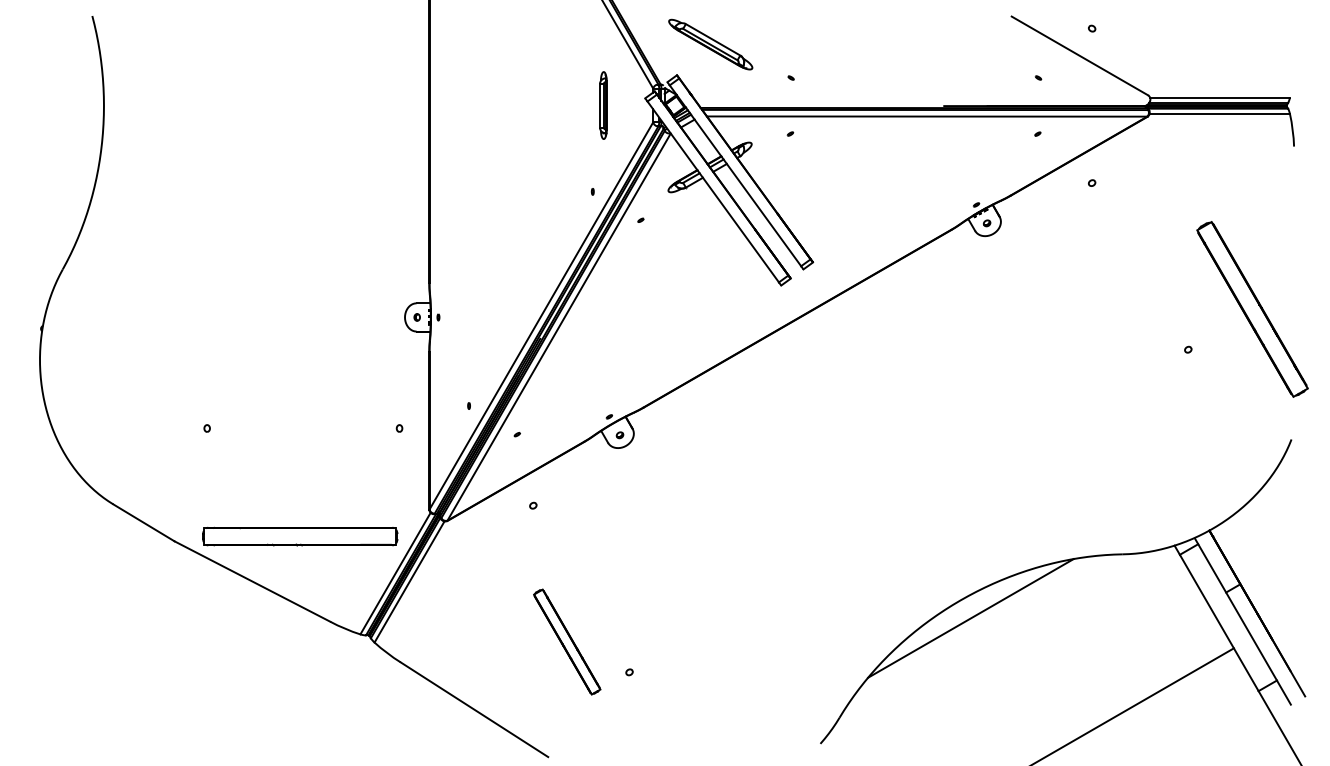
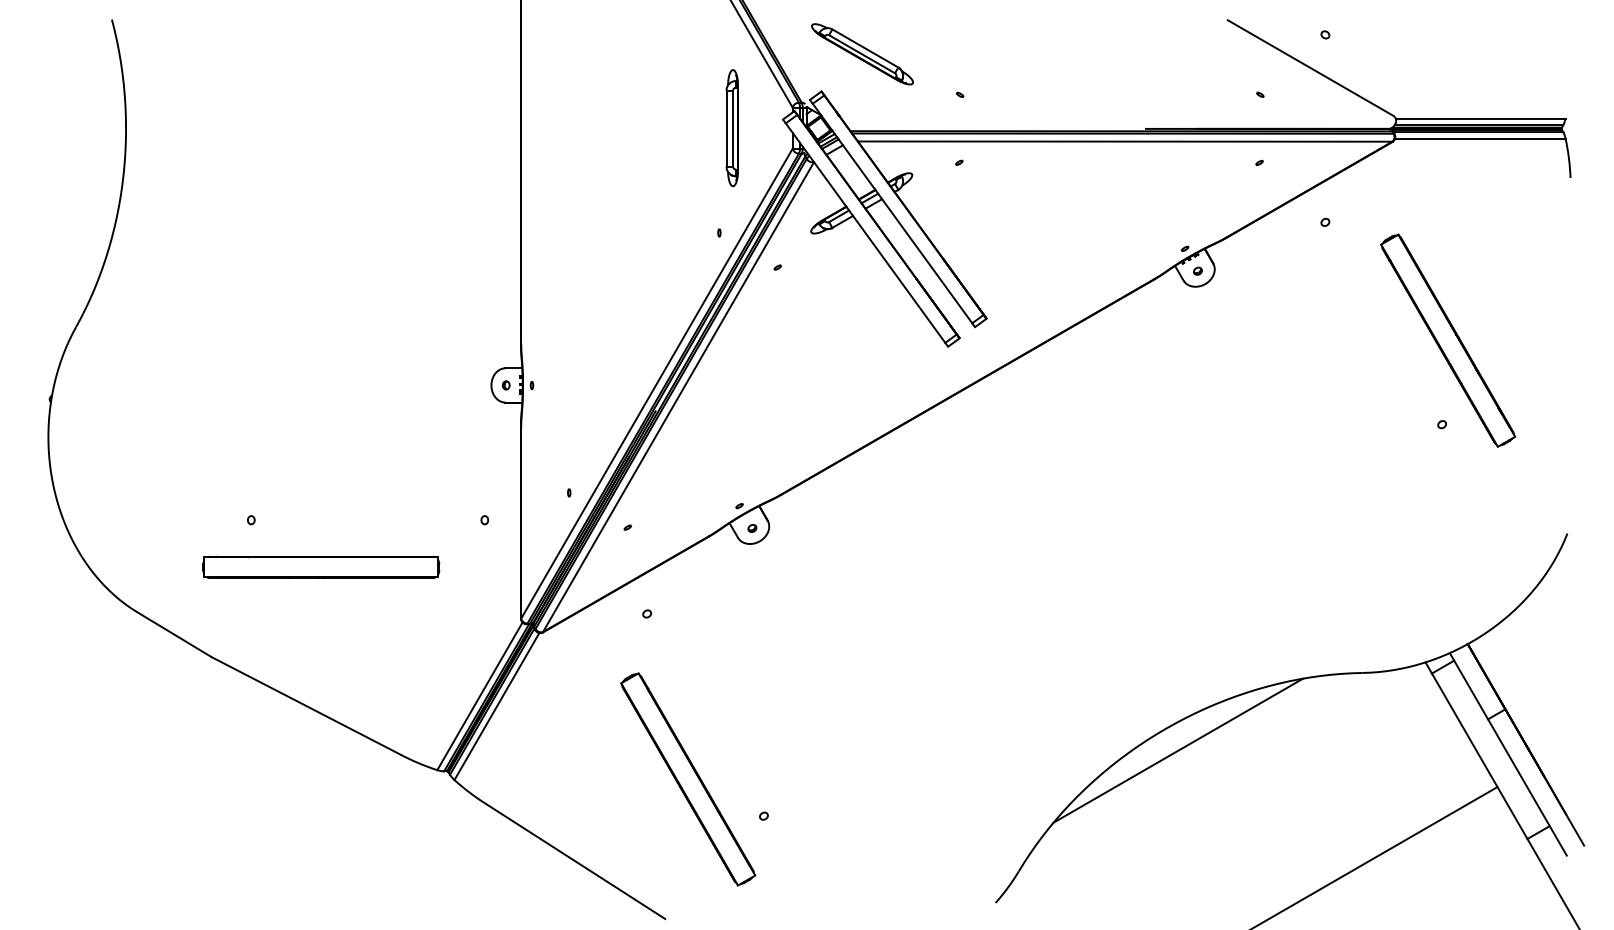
part: (602, 105) -> (731, 128), size x1.43
part: (1252, 309) -> (1448, 340), moved
part: (300, 536) -> (321, 567), moved
part: (567, 642) -> (688, 779), size x1.67

